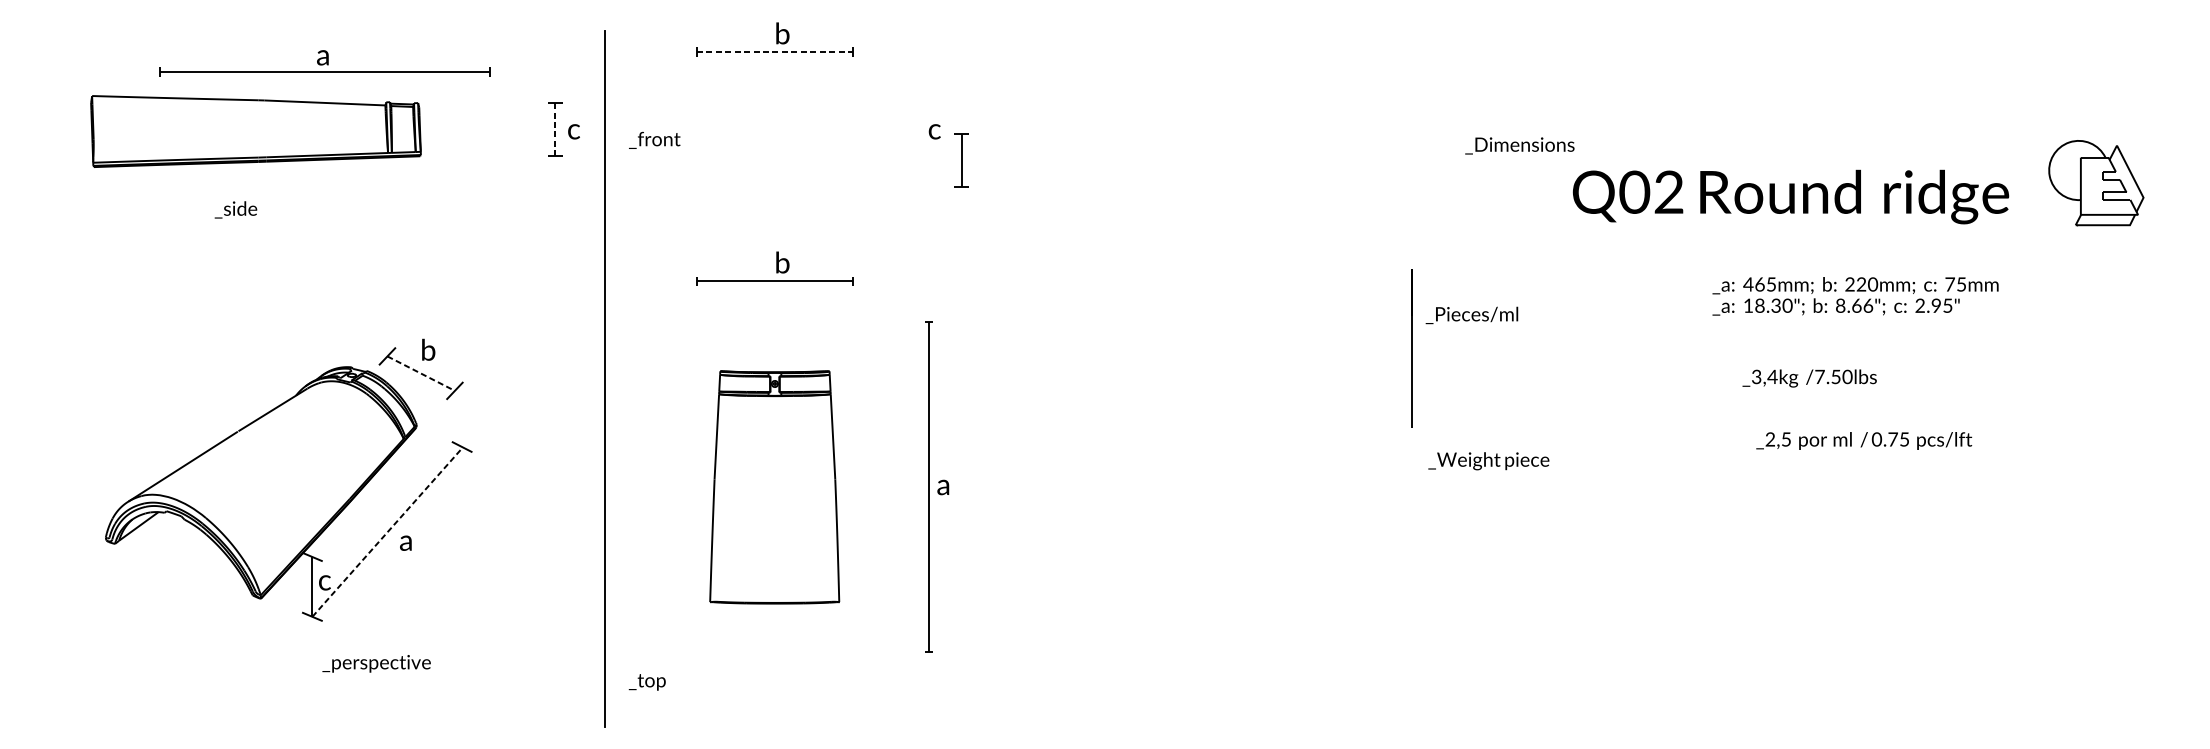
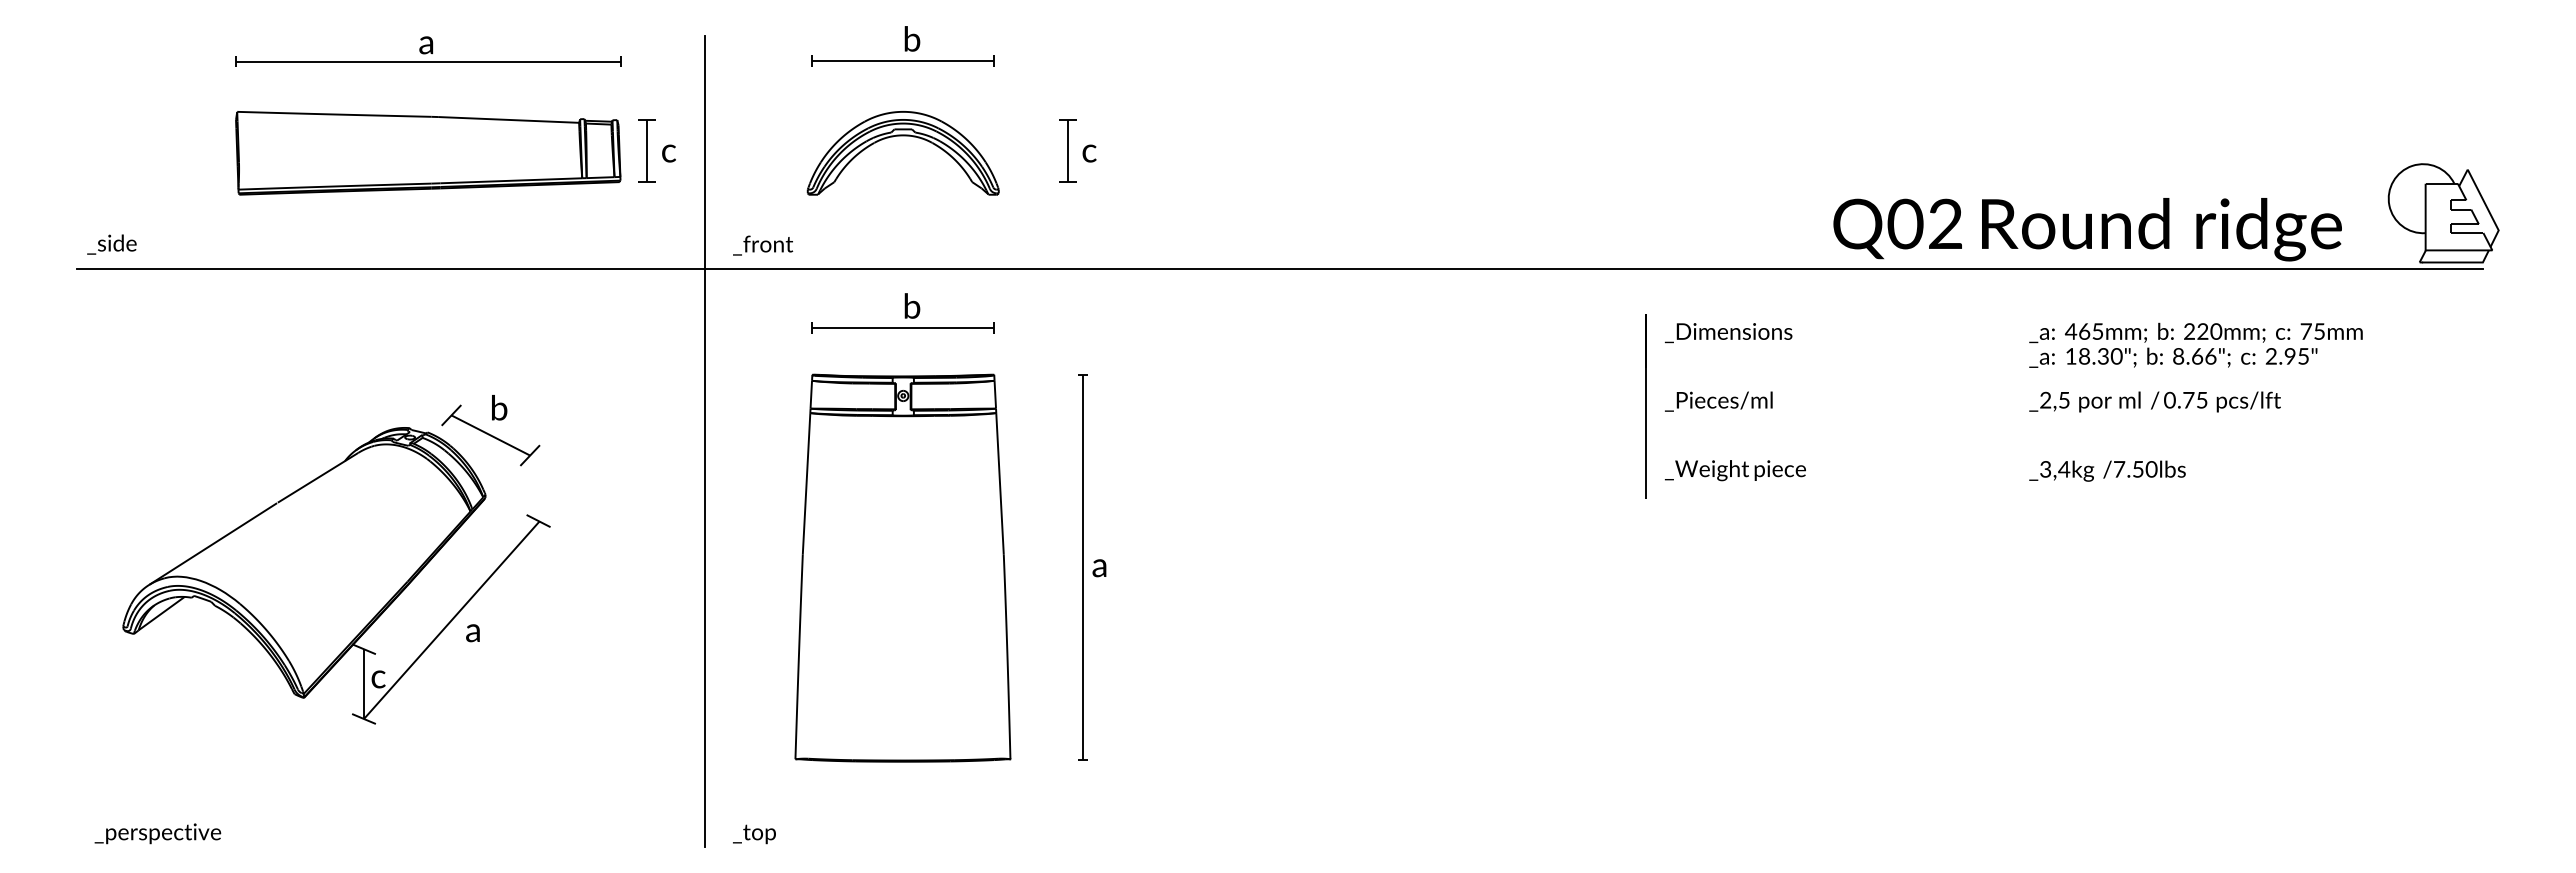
line: (775, 51) -> (903, 60), dashed -> solid
part: (324, 63) -> (428, 51), moved
part: (774, 117) -> (902, 136), added
line: (555, 130) -> (647, 151), dashed -> solid
part: (256, 131) -> (428, 153), moved
text: (655, 140) -> (763, 245), moved
text: (1519, 146) -> (1728, 333), moved
part: (961, 160) -> (1067, 150), moved
text: (235, 209) -> (111, 244), moved
line: (1097, 230) -> (1279, 268), added
text: (1855, 295) -> (2195, 344), moved
text: (1471, 315) -> (1718, 401), moved
line: (421, 373) -> (491, 435), dashed -> solid
text: (1809, 377) -> (2107, 470), moved
text: (1863, 440) -> (2154, 401), moved
text: (1488, 461) -> (1735, 470), moved
part: (774, 486) -> (902, 567), size x1.43
line: (388, 531) -> (452, 619), dashed -> solid
text: (376, 663) -> (157, 833), moved
text: (647, 682) -> (754, 834), moved

